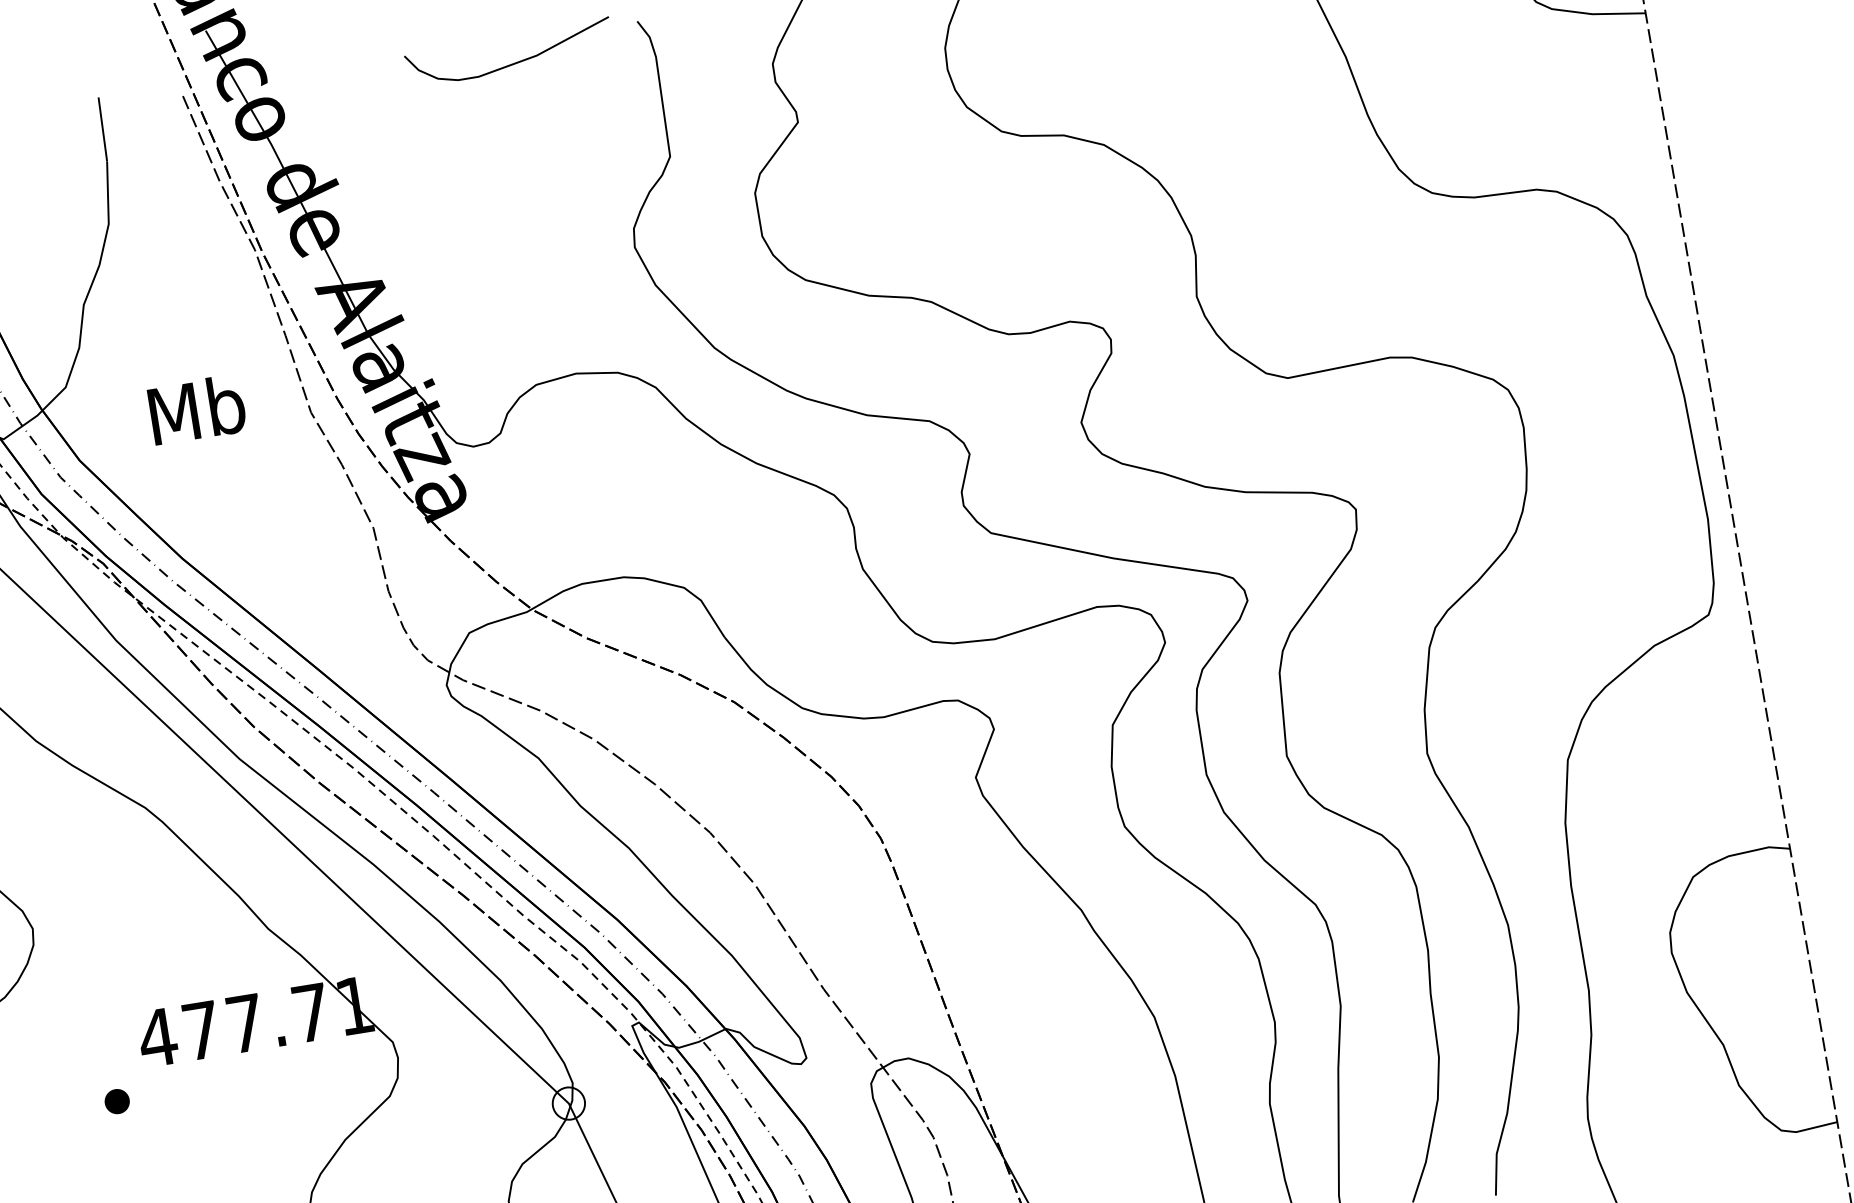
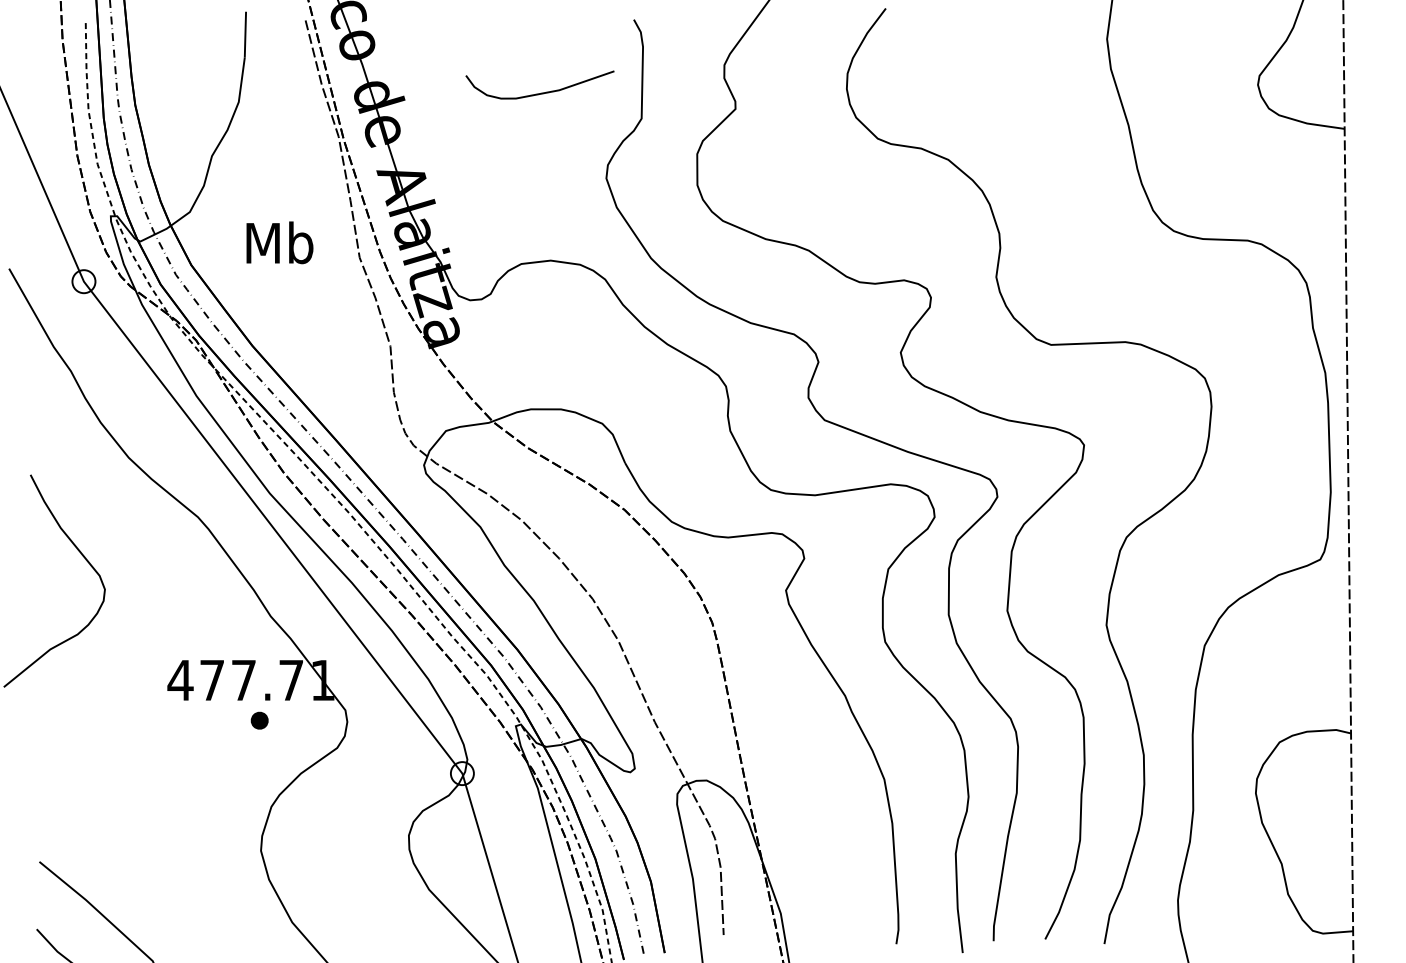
curve: (512, 62) -> (541, 92), moved
part: (116, 1101) -> (259, 720), moved

